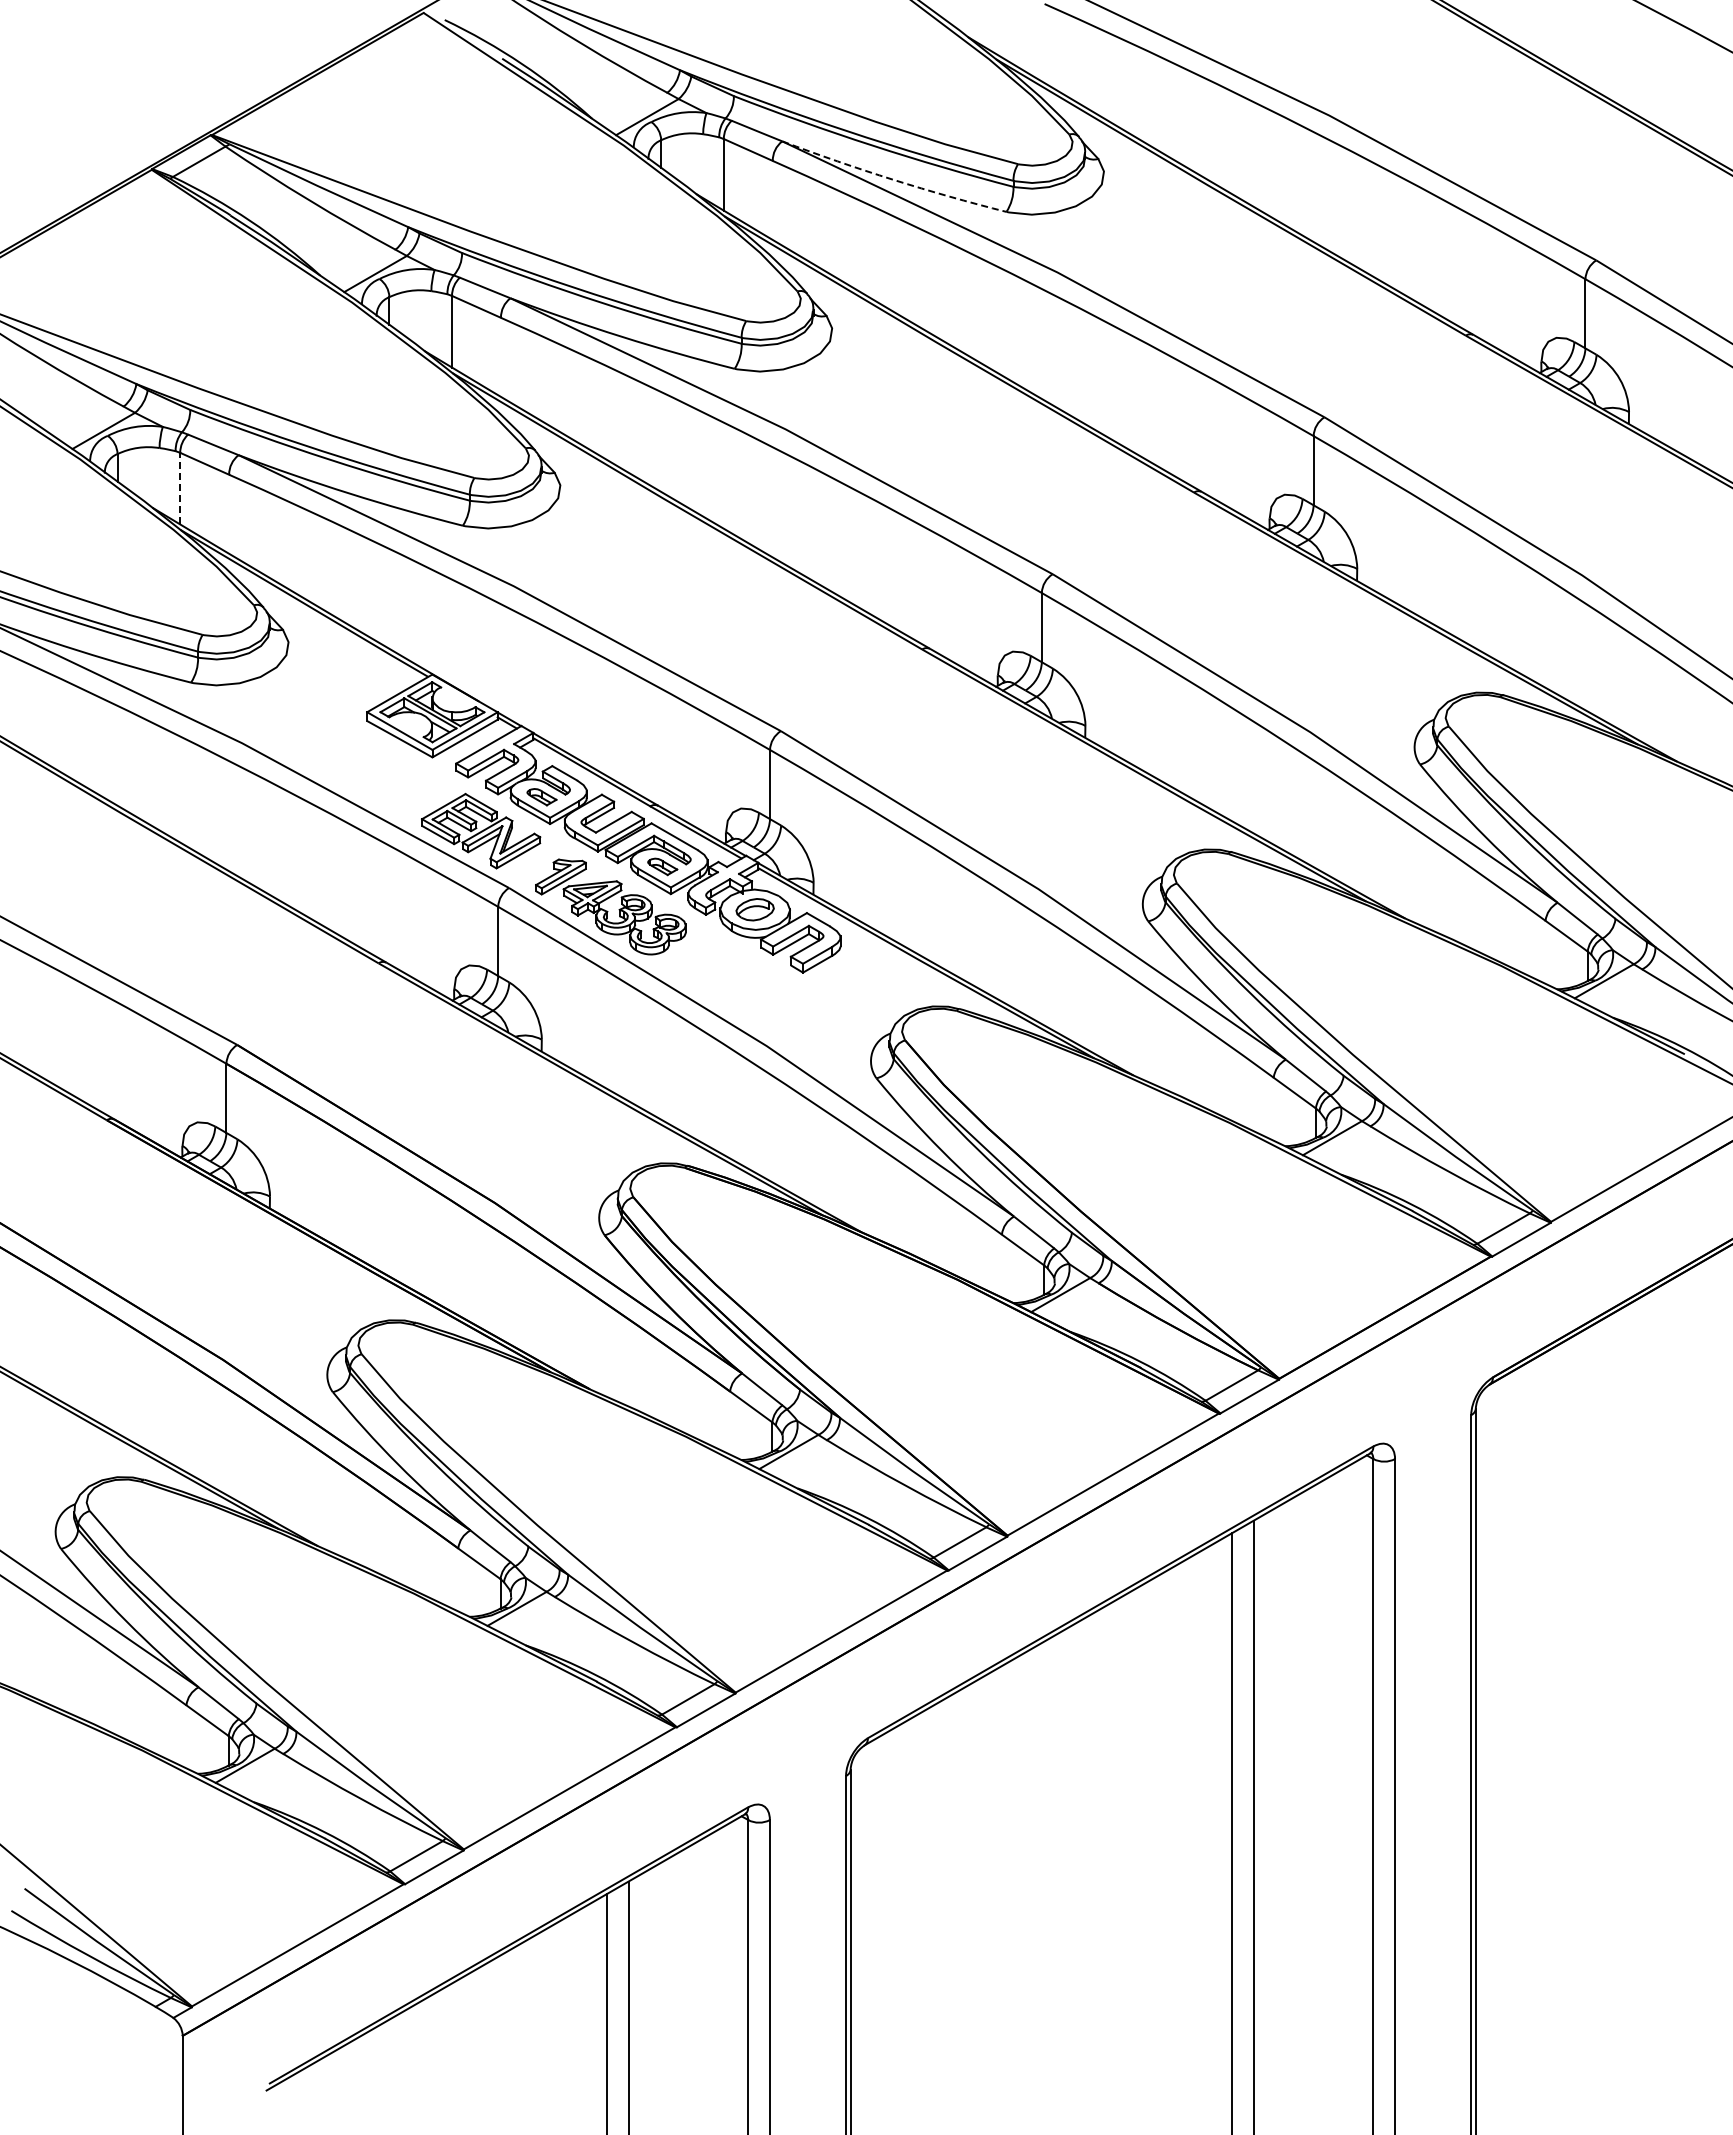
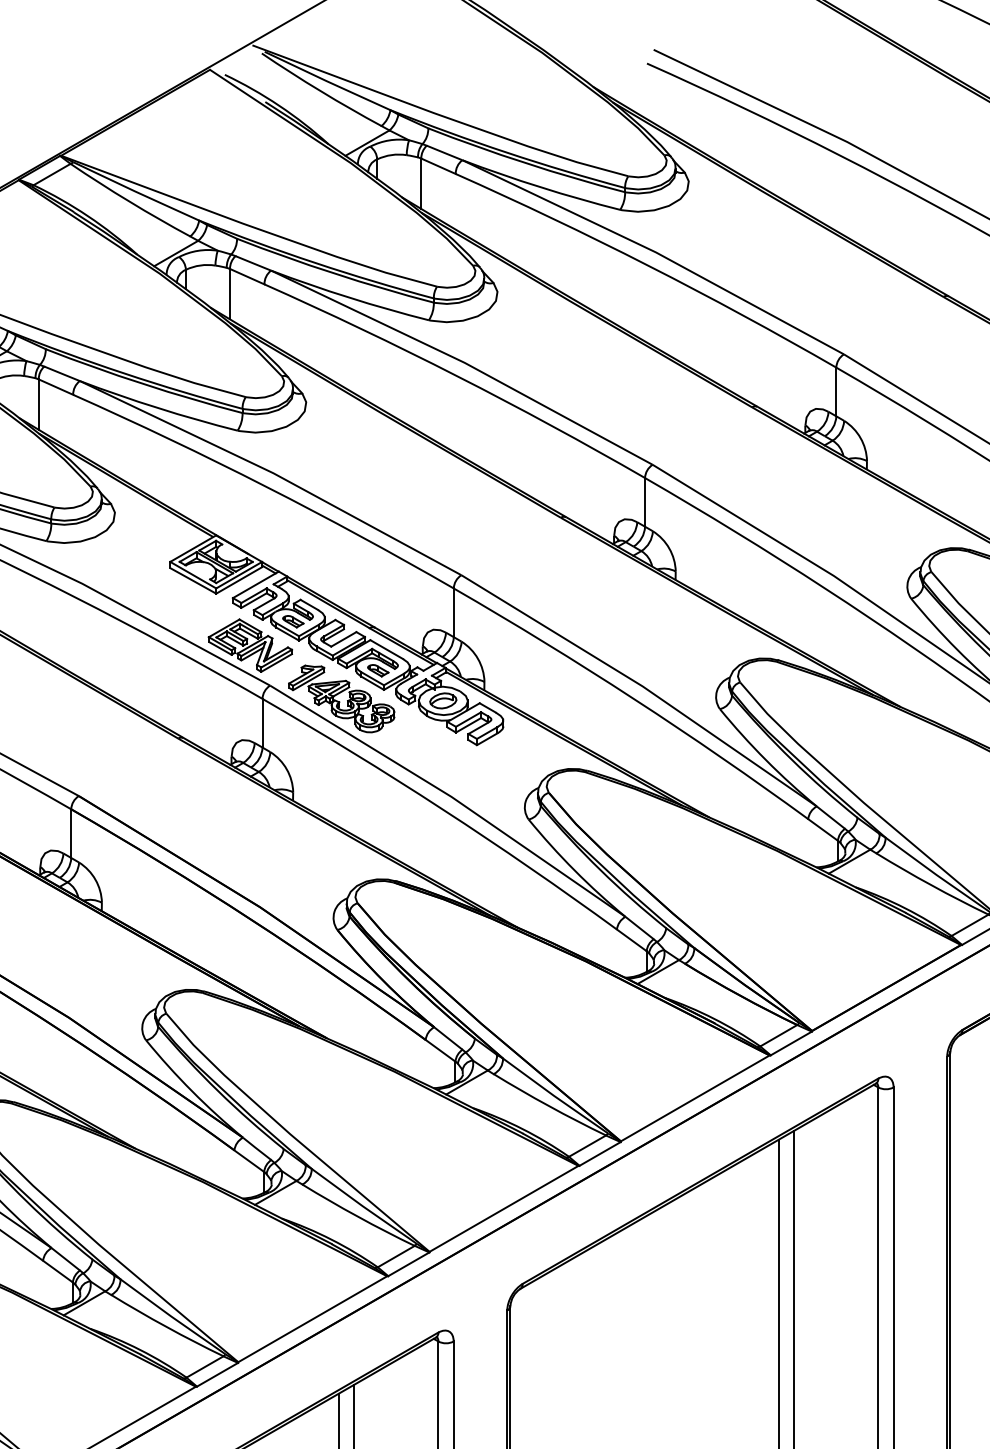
arc: (893, 179) -> (540, 187), dashed -> solid
line: (180, 488) -> (38, 404), dashed -> solid

